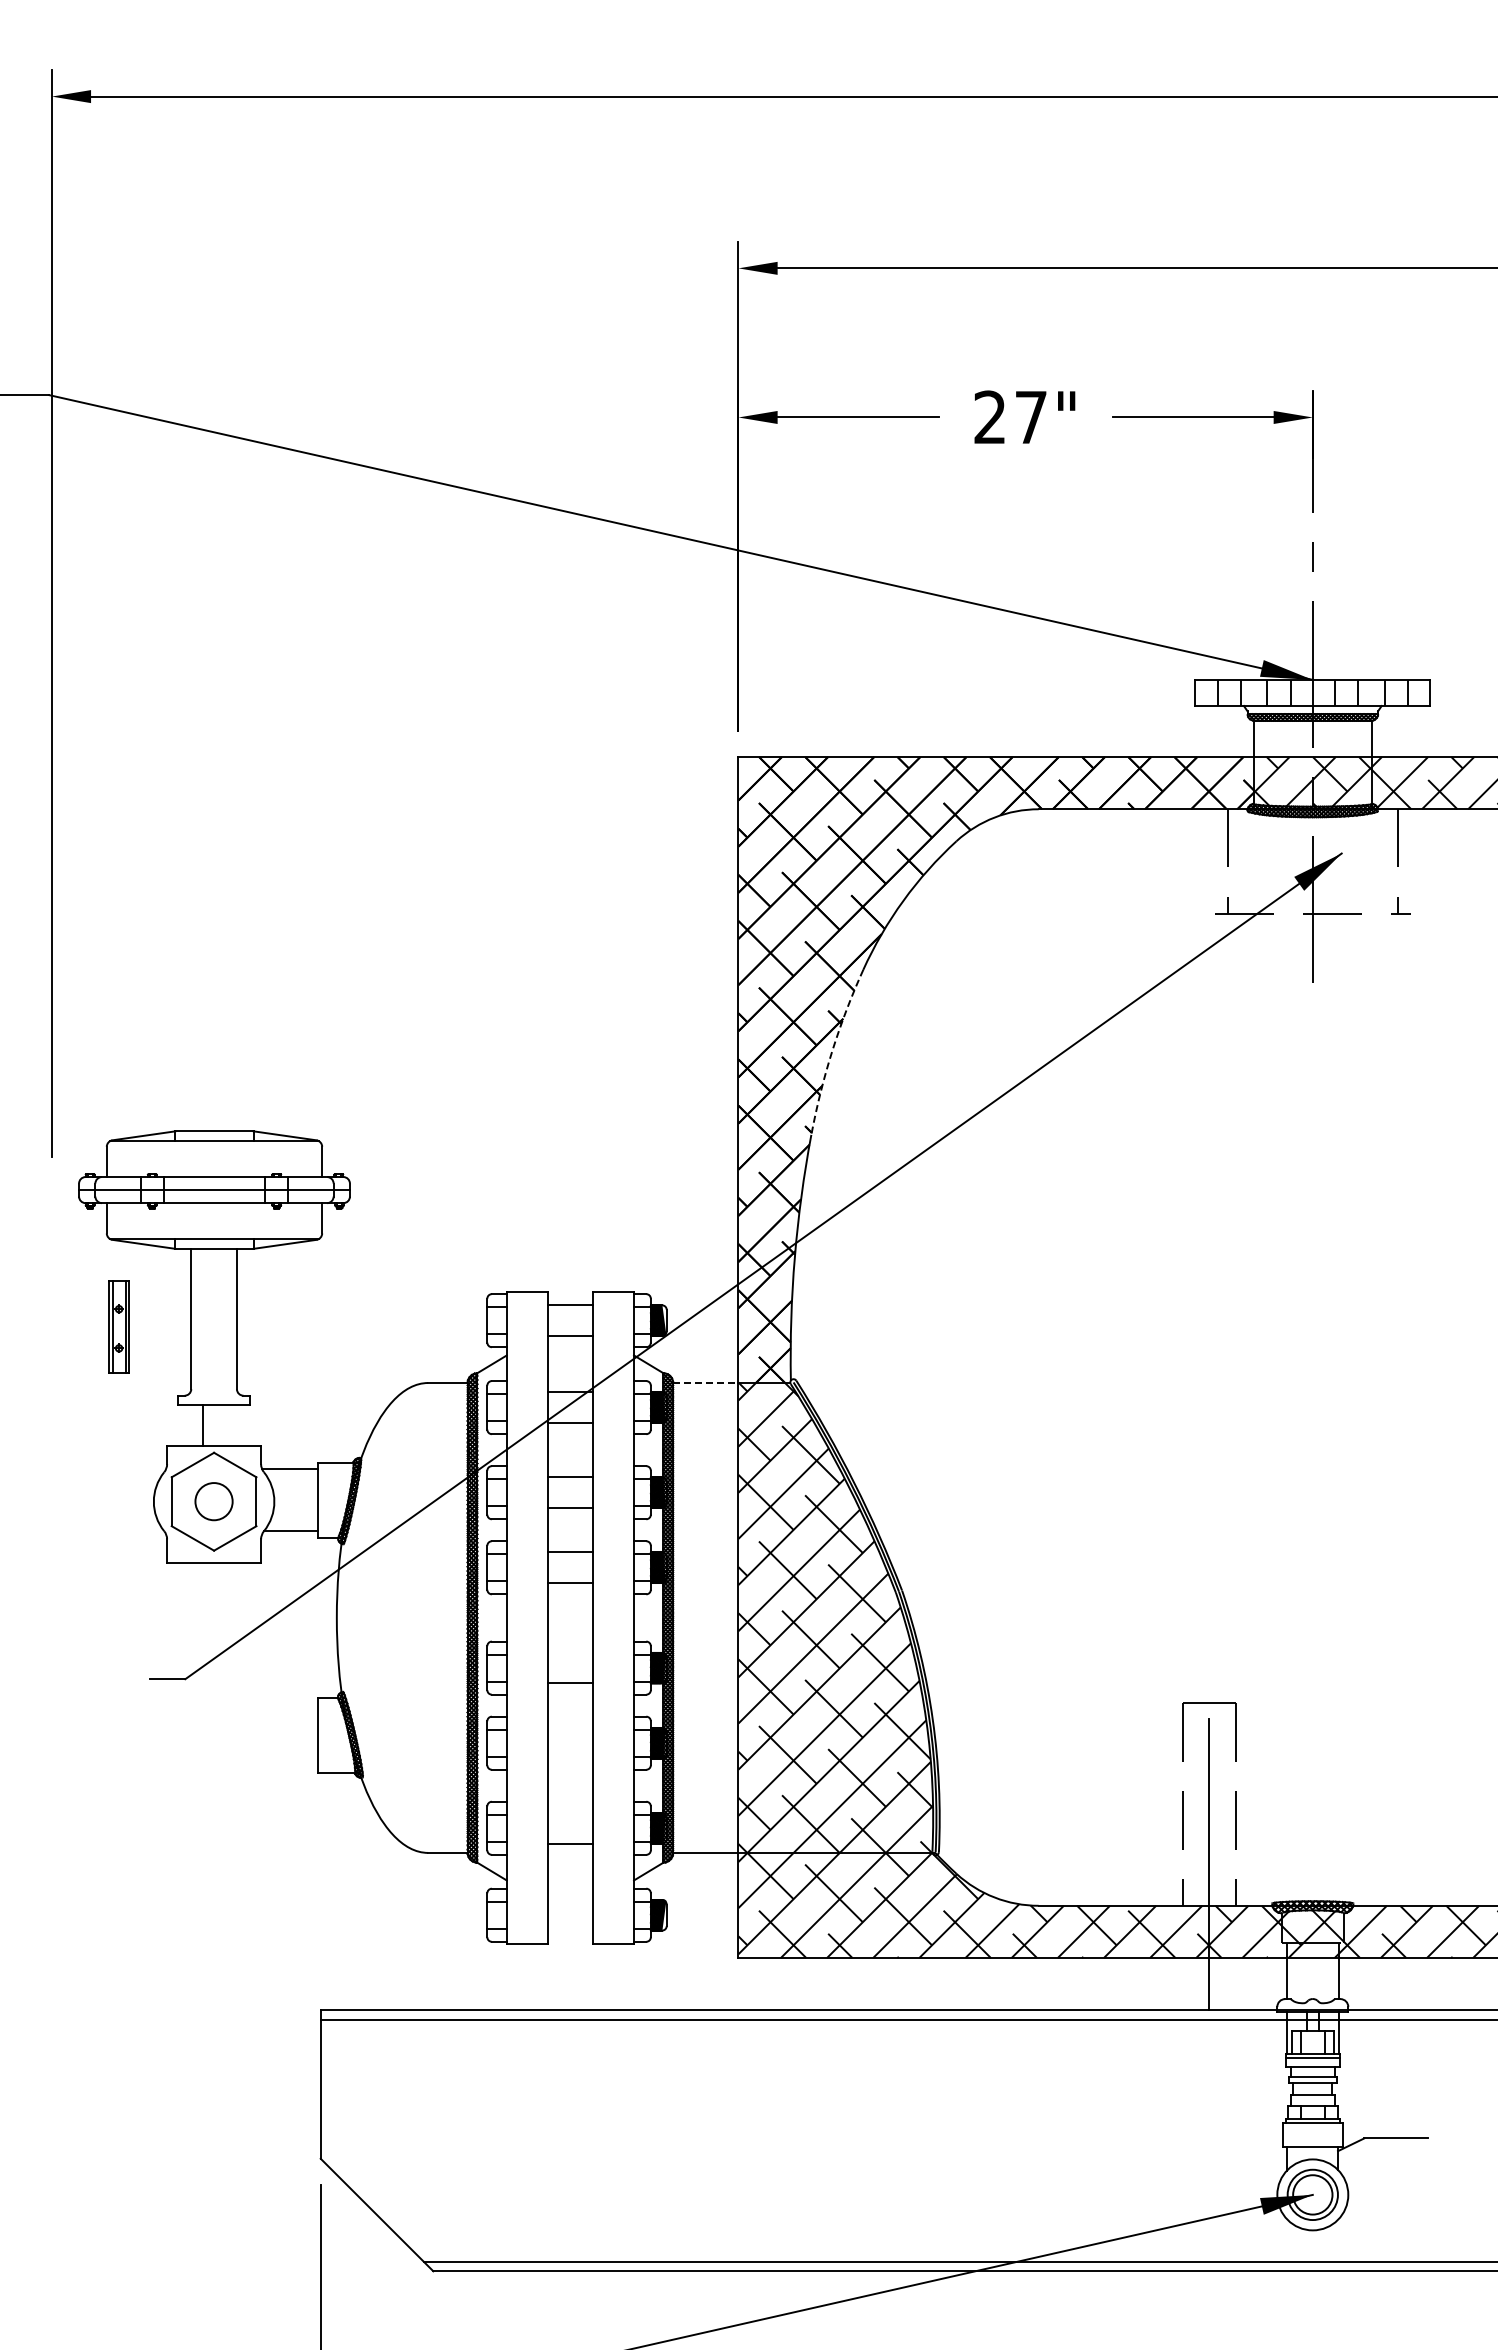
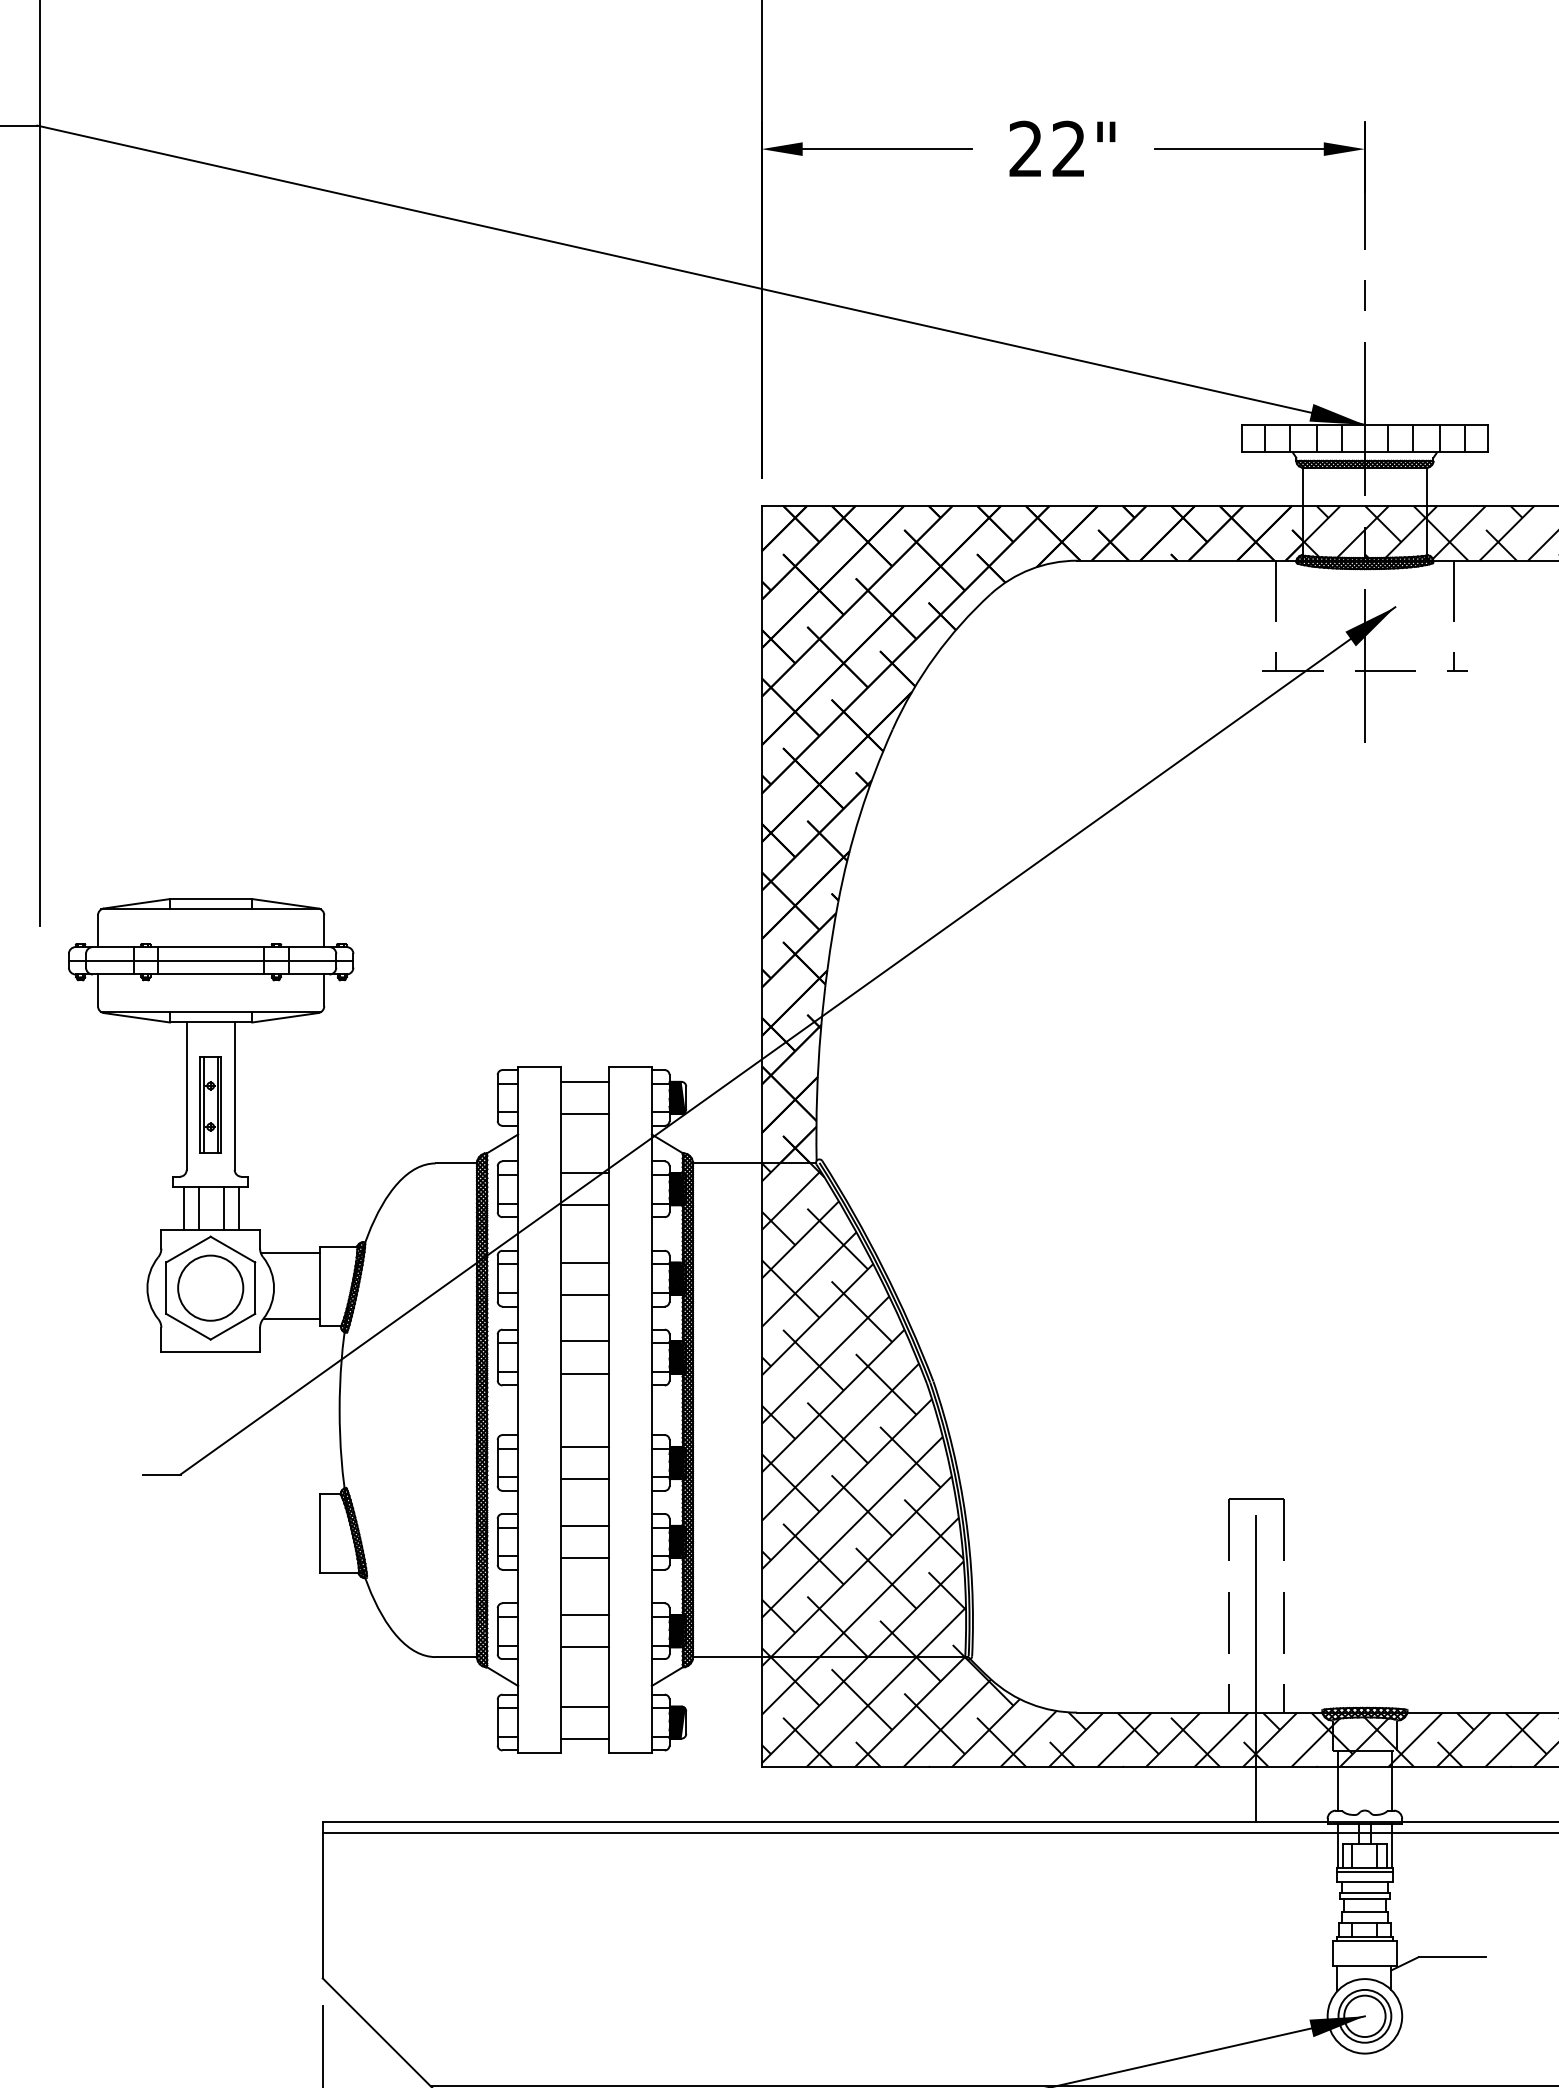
text: (1030, 416) -> (1068, 148), 27" -> 22"
arc: (832, 1050) -> (860, 814), dashed -> solid
part: (118, 1326) -> (210, 1104), moved
line: (705, 1383) -> (726, 1163), dashed -> solid
line: (188, 1425) -> (183, 1208), added
line: (227, 1425) -> (224, 1208), added
line: (240, 1425) -> (238, 1208), added
circle: (213, 1501) -> (210, 1287), size x1.67
line: (570, 1652) -> (585, 1446), added
line: (570, 1728) -> (585, 1526), added
line: (570, 1758) -> (585, 1557), added
line: (570, 1813) -> (585, 1615), added
line: (570, 1900) -> (585, 1707), added
line: (570, 1930) -> (585, 1738), added

